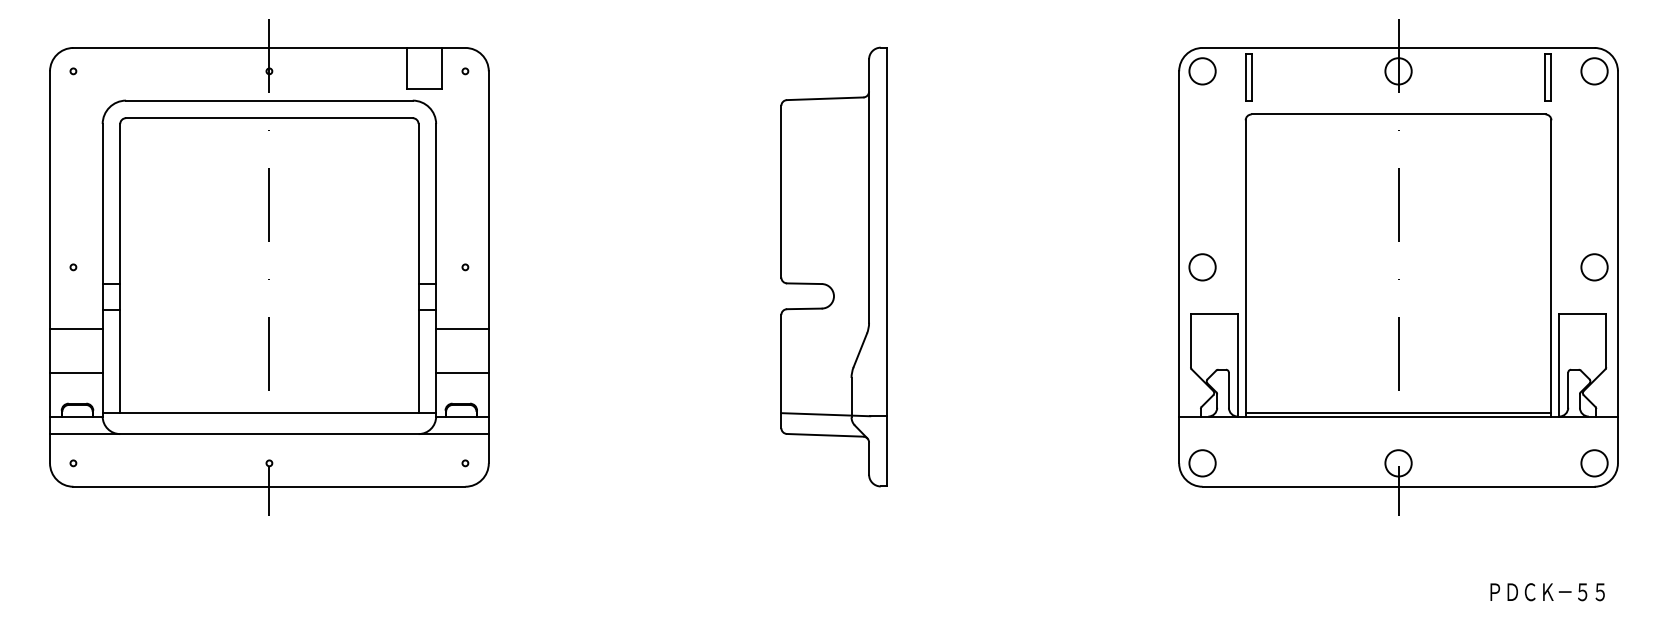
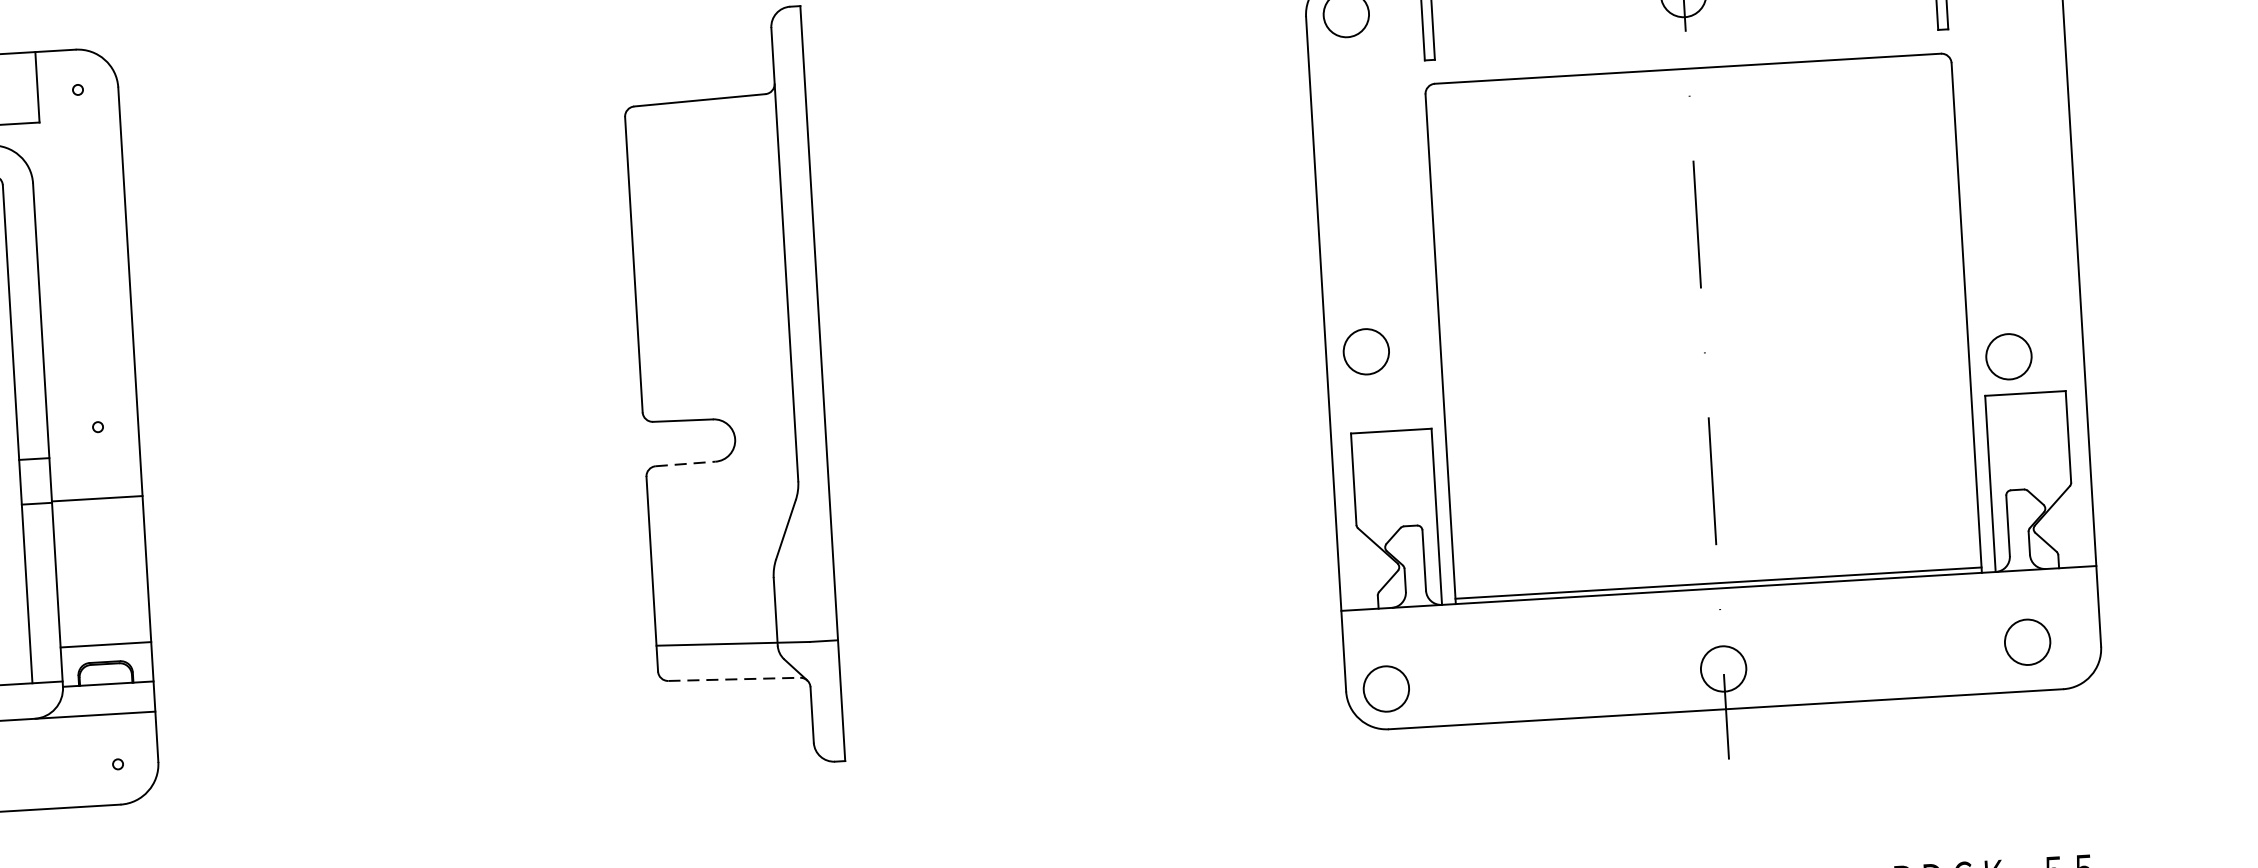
circle: (1594, 267) -> (2008, 357), moved
line: (804, 308) -> (685, 463), solid -> dashed
line: (462, 328) -> (97, 498), moved
line: (462, 372) -> (105, 644), moved
line: (825, 435) -> (734, 679), solid -> dashed
circle: (1594, 463) -> (2027, 642), moved

